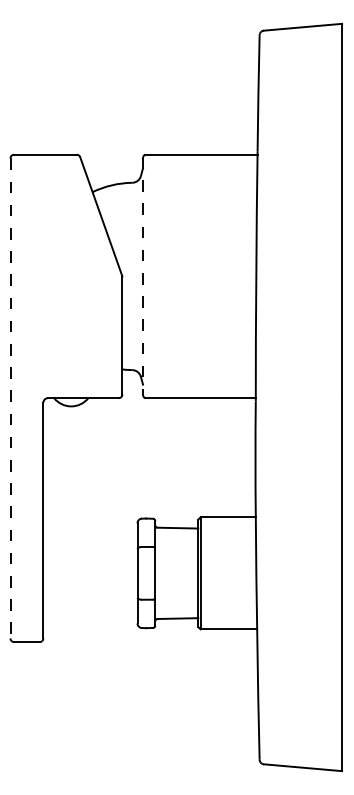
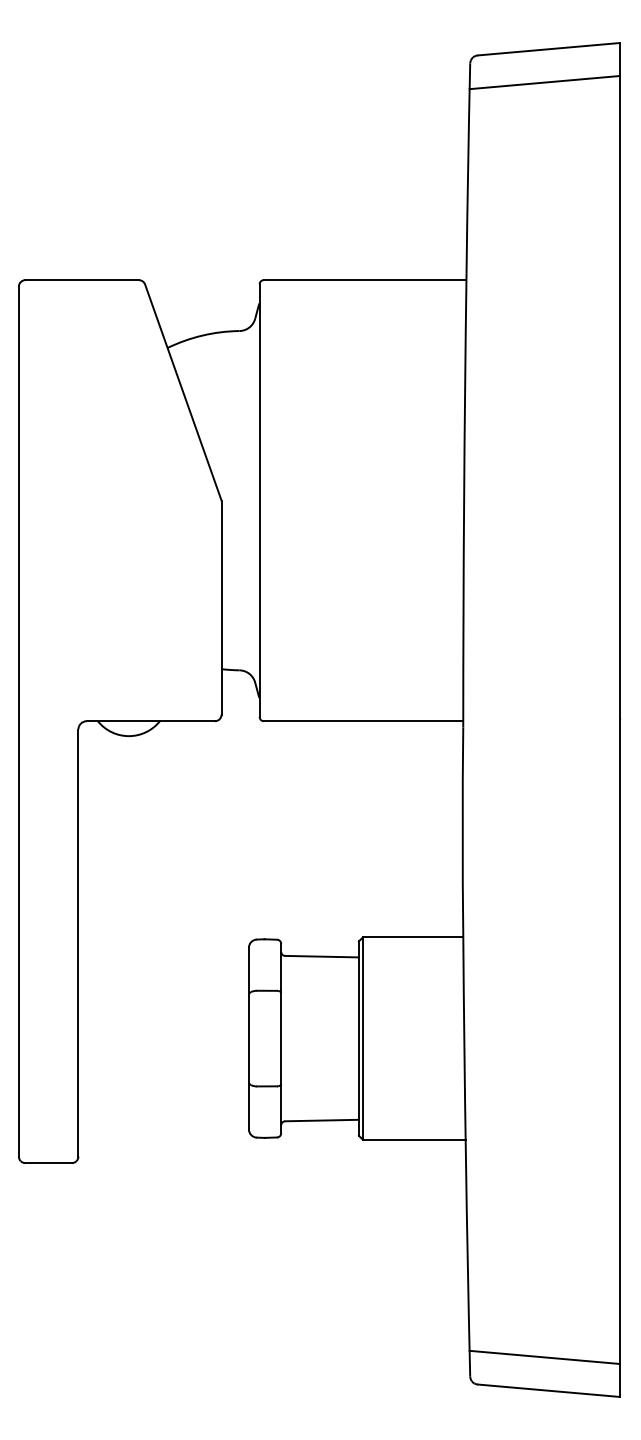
line: (300, 45) -> (544, 82), added
line: (143, 276) -> (259, 500), dashed -> solid
line: (10, 398) -> (18, 721), dashed -> solid
line: (300, 748) -> (544, 1355), added

